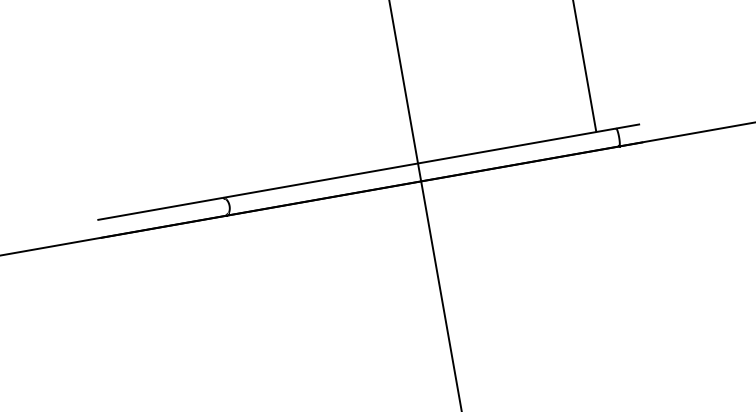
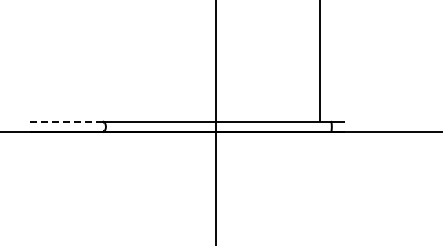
line: (158, 209) -> (65, 121), solid -> dashed

